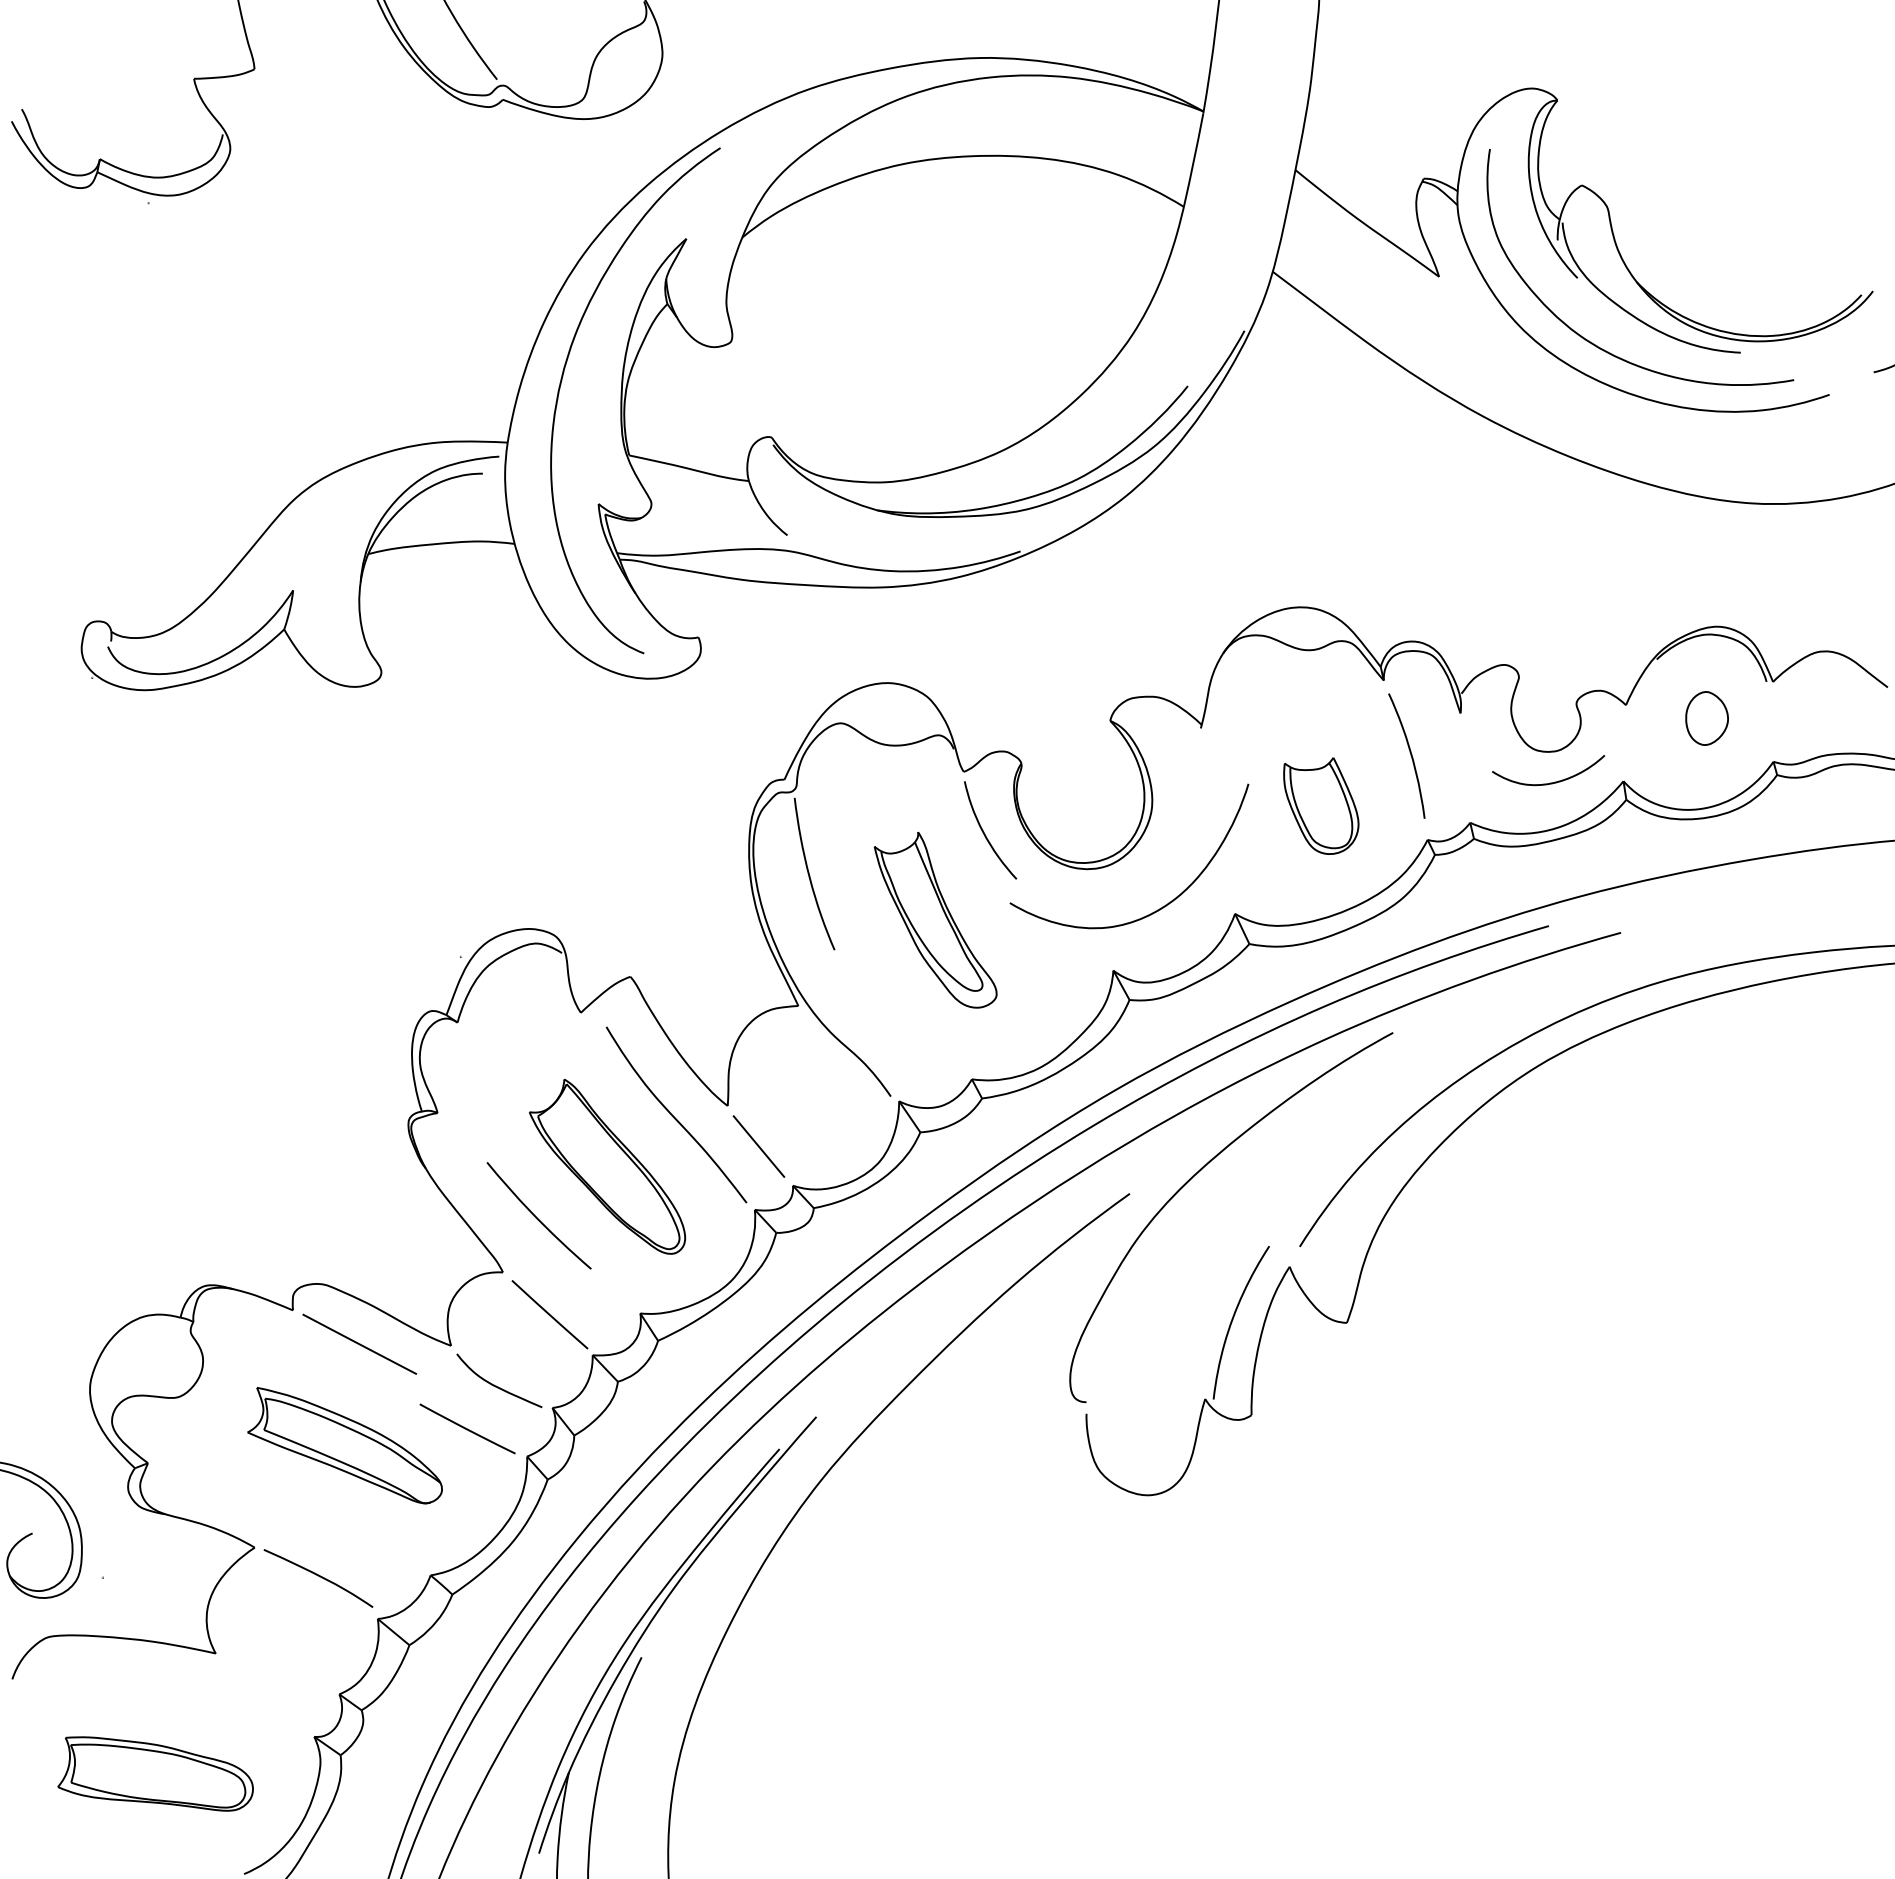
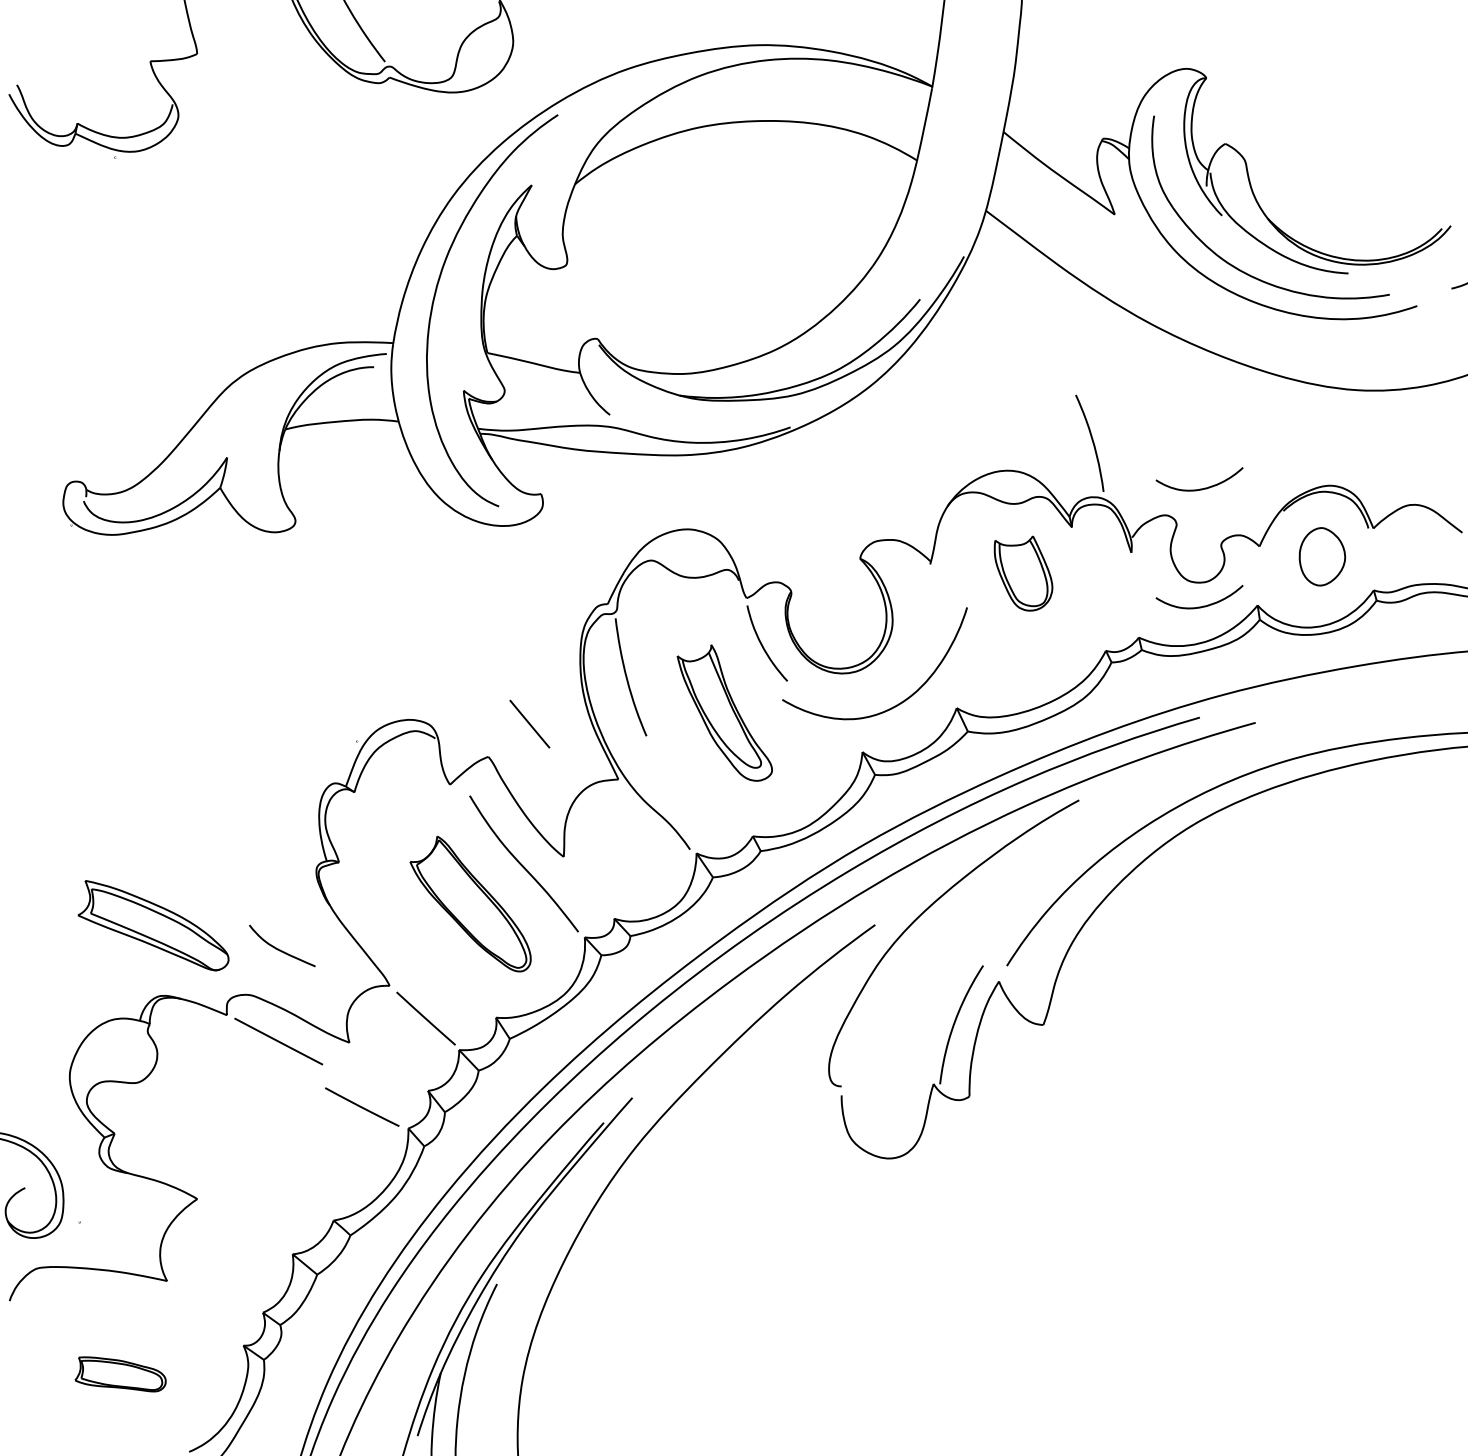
curve: (1549, 630) -> (1200, 488), added
part: (1706, 718) -> (1321, 556), size x1.4
curve: (1410, 755) -> (1092, 442), moved
part: (1321, 805) -> (1023, 573), moved
line: (758, 1146) -> (529, 724), moved
curve: (536, 1216) -> (415, 942), removed
curve: (496, 1385) -> (280, 949), moved
part: (344, 1445) -> (153, 925), moved
curve: (319, 1577) -> (247, 1222), removed
part: (155, 1773) -> (120, 1374), size x0.6

